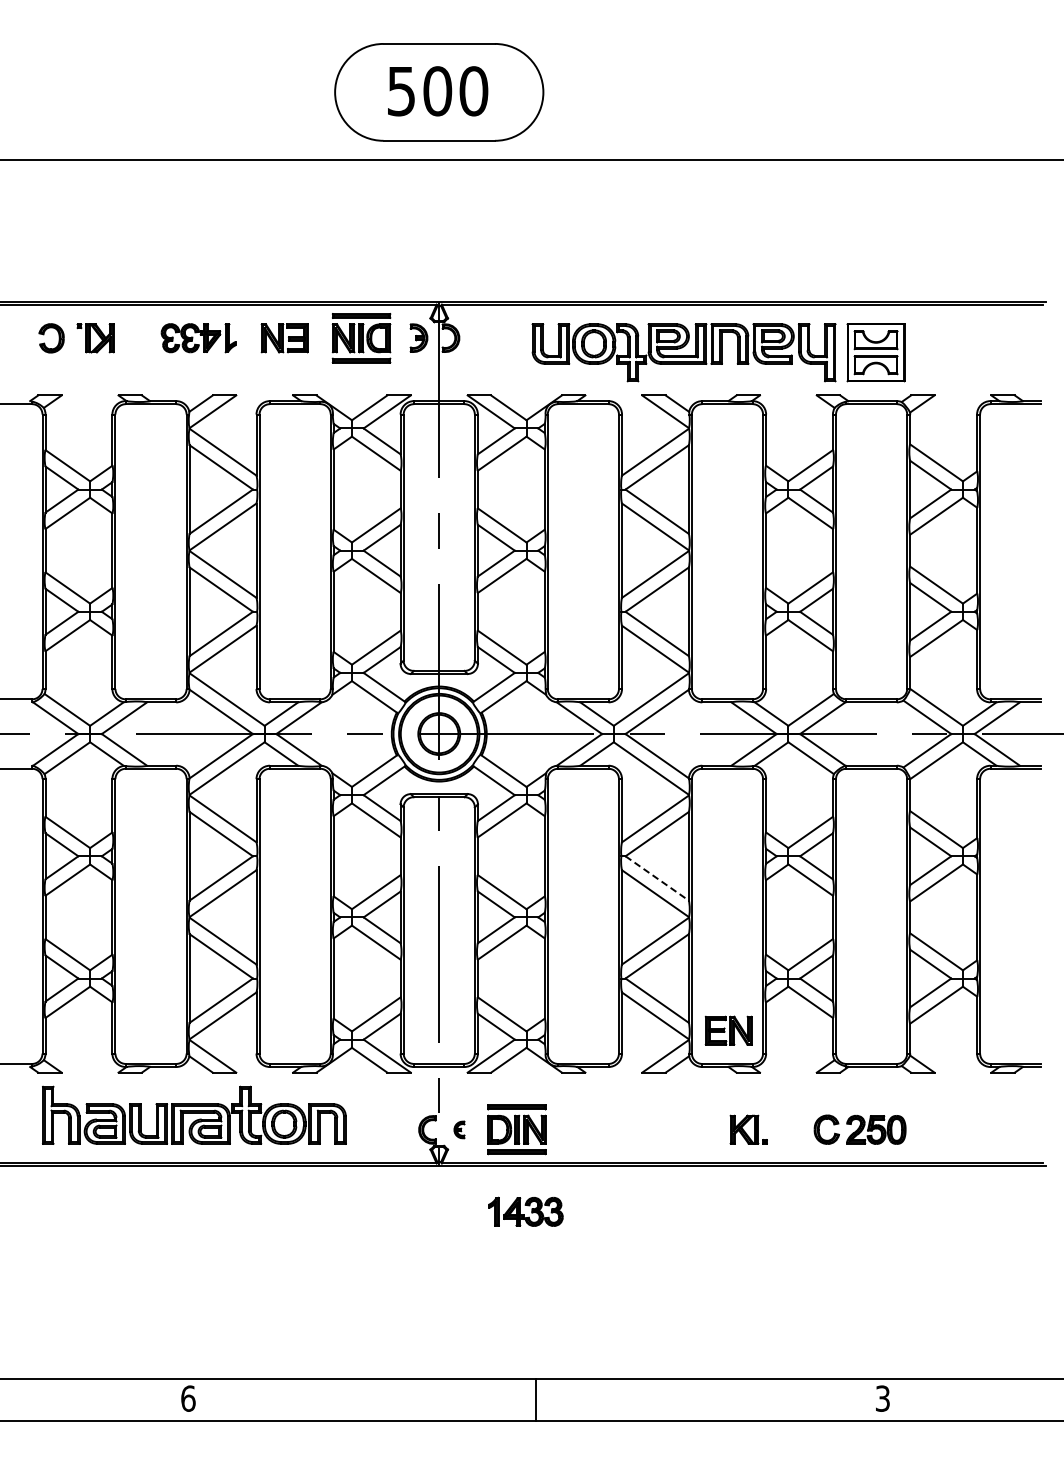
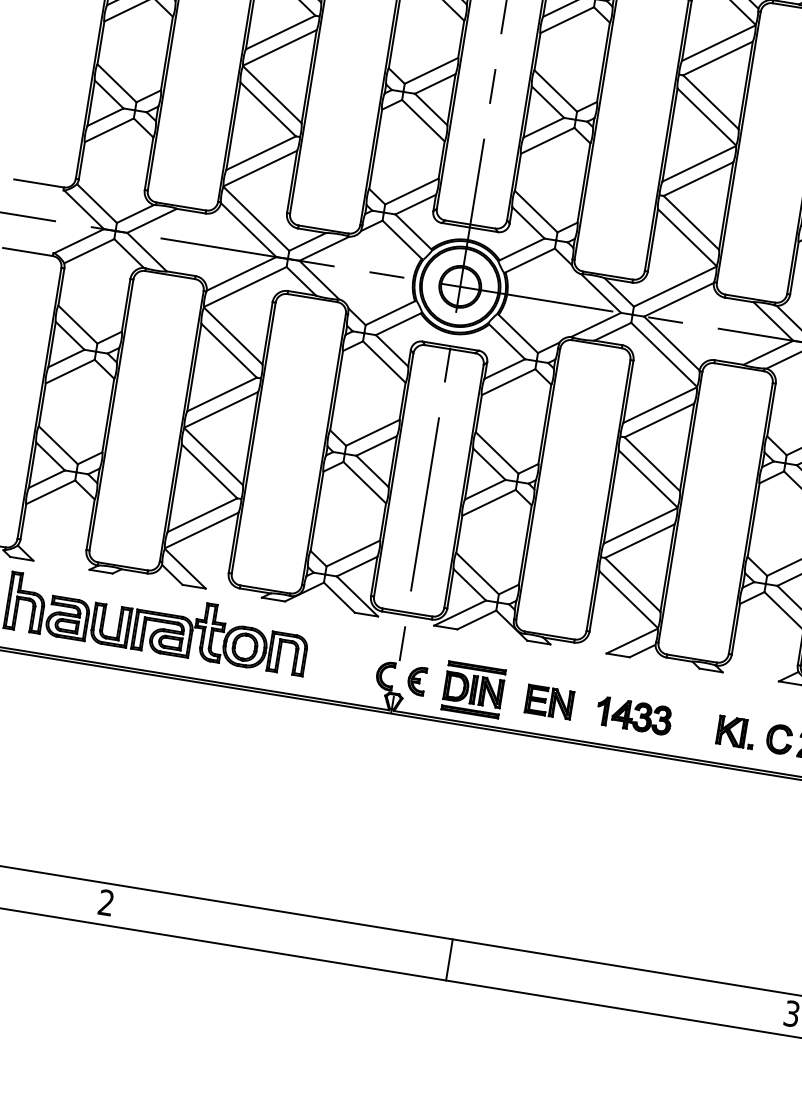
line: (657, 878) -> (652, 464), dashed -> solid
part: (728, 1030) -> (549, 701), moved
part: (459, 1129) -> (417, 680), size x1.67
part: (748, 1129) -> (735, 732), moved
part: (525, 1211) -> (634, 715), moved
text: (188, 1398) -> (106, 902), 6 -> 2

